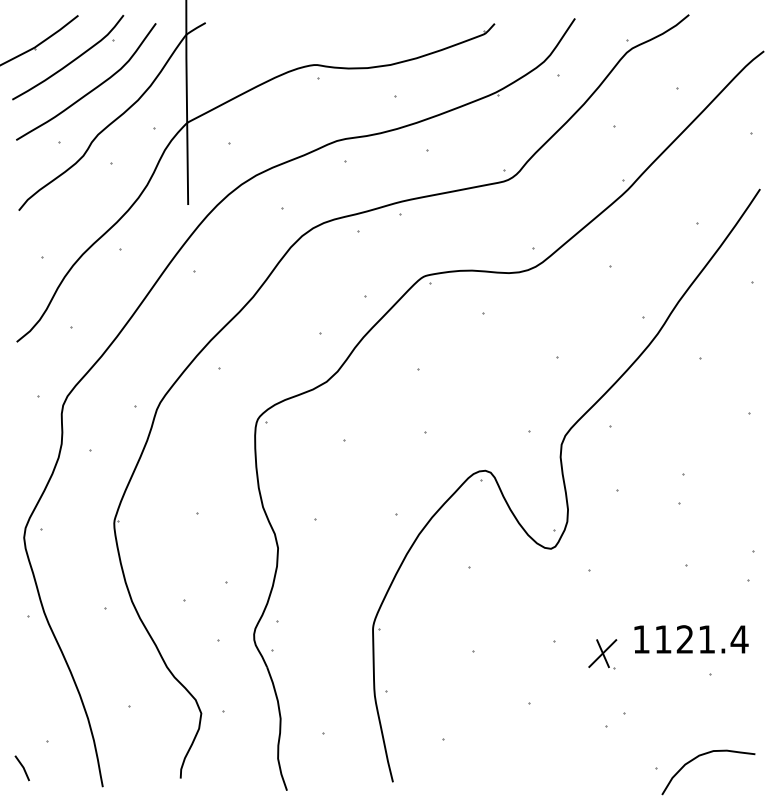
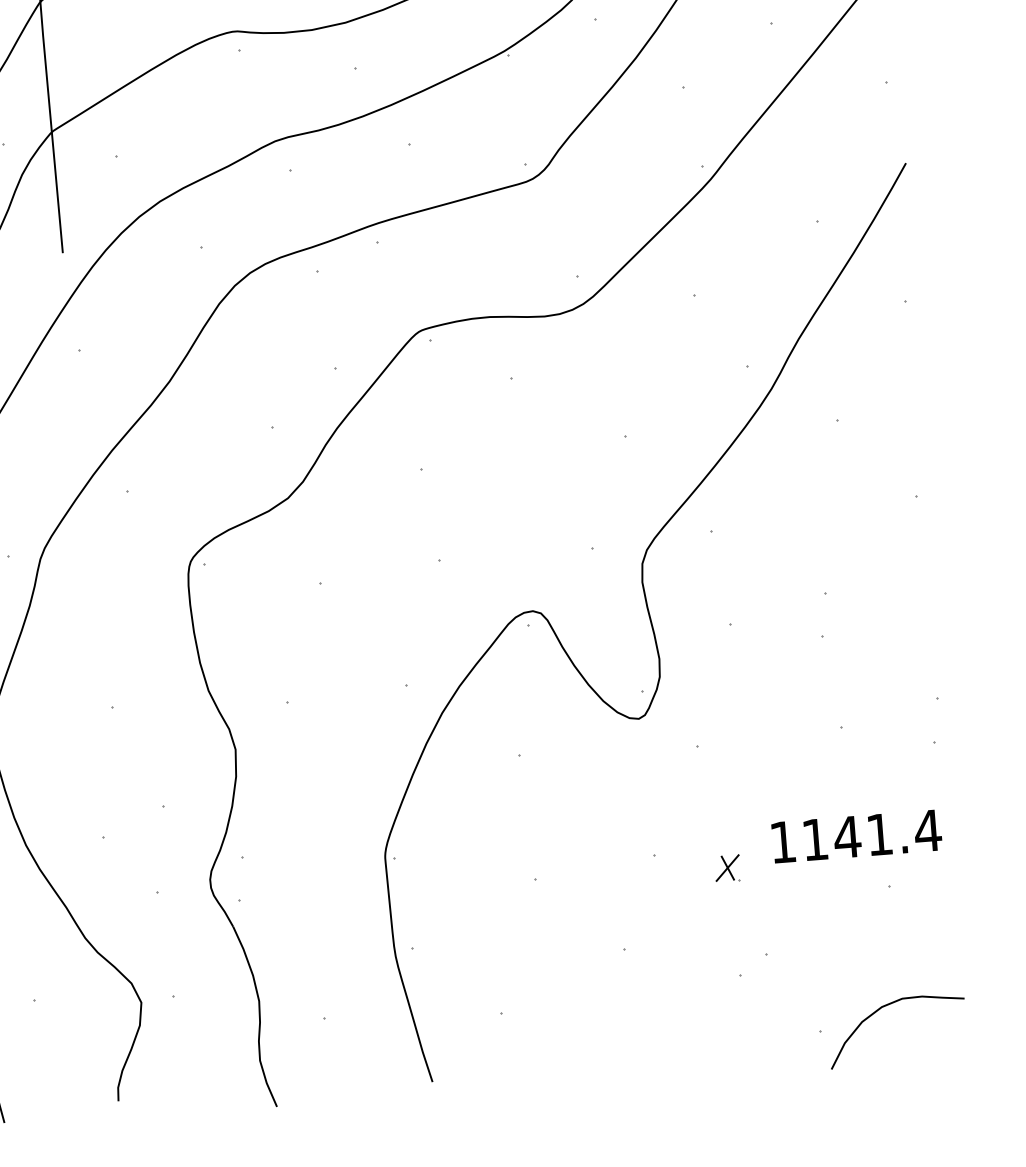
text: (685, 639) -> (848, 837), 1121.4 -> 1141.4
part: (602, 654) -> (727, 868), size x0.6

